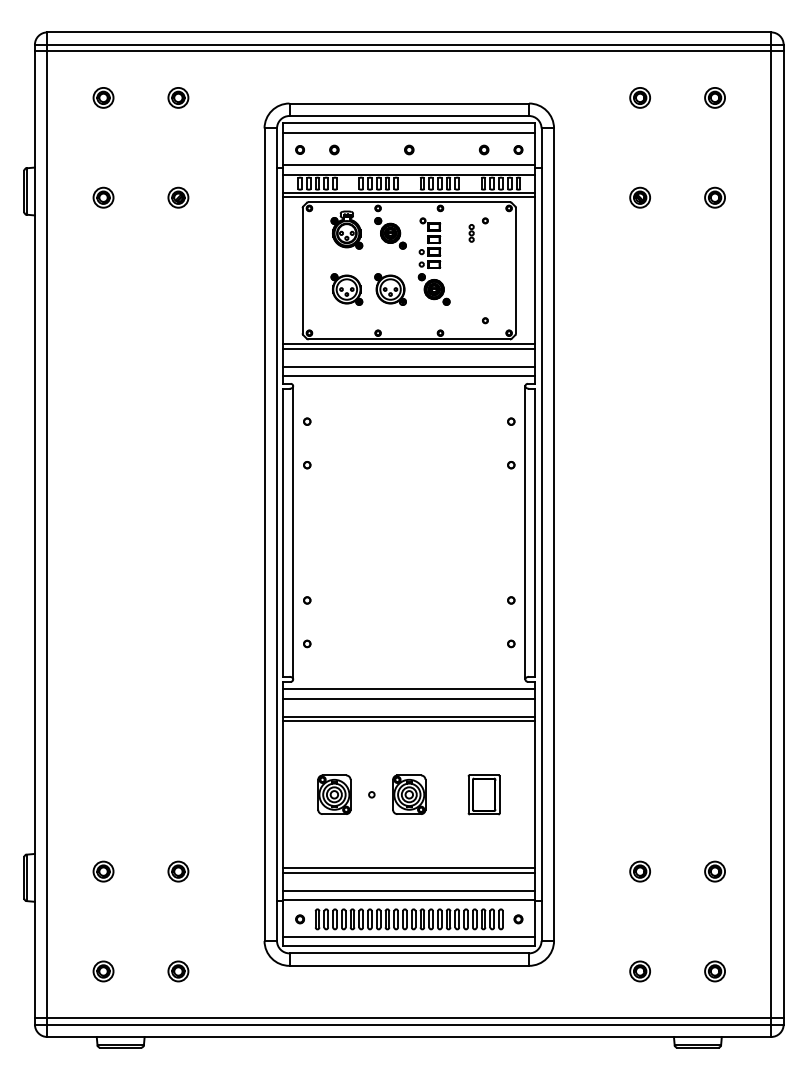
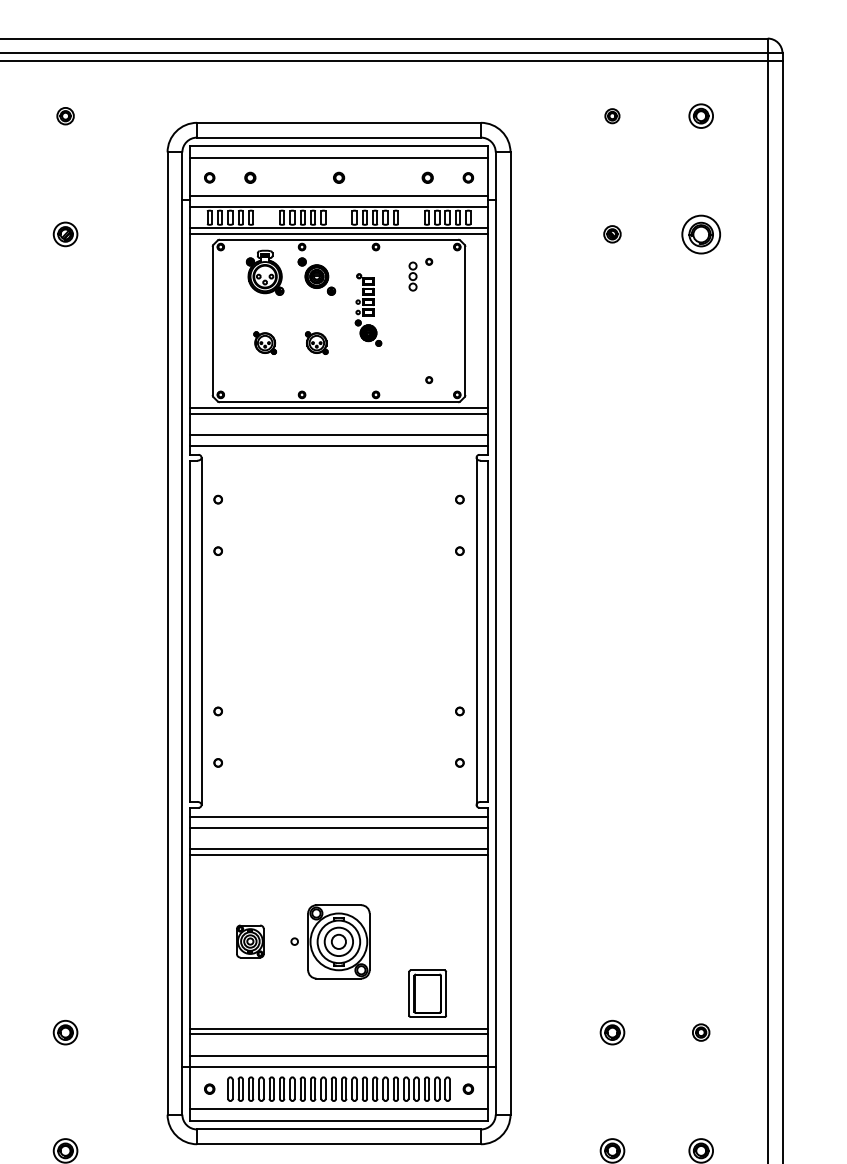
part: (178, 97) -> (65, 115), size x0.7
part: (639, 97) -> (611, 115), size x0.6
part: (639, 197) -> (611, 234), size x0.7
part: (714, 197) -> (700, 234), size x1.6
part: (471, 233) -> (412, 276), size x1.4
part: (433, 261) -> (367, 309), size x0.7
part: (346, 289) -> (264, 343), size x0.6
part: (390, 289) -> (316, 343), size x0.6
part: (334, 794) -> (250, 941), size x0.7
part: (409, 794) -> (339, 941), size x1.6
part: (483, 794) -> (426, 993), moved
part: (714, 871) -> (700, 1032), size x0.7

